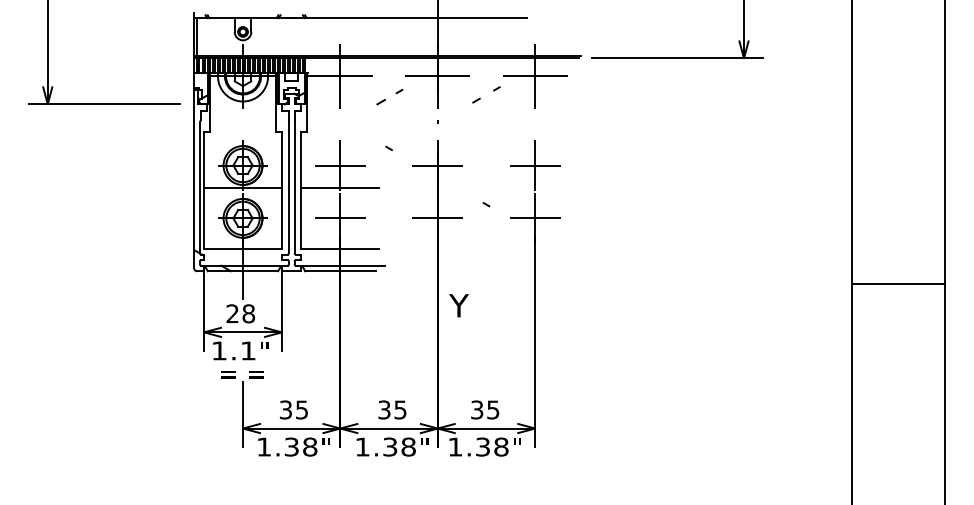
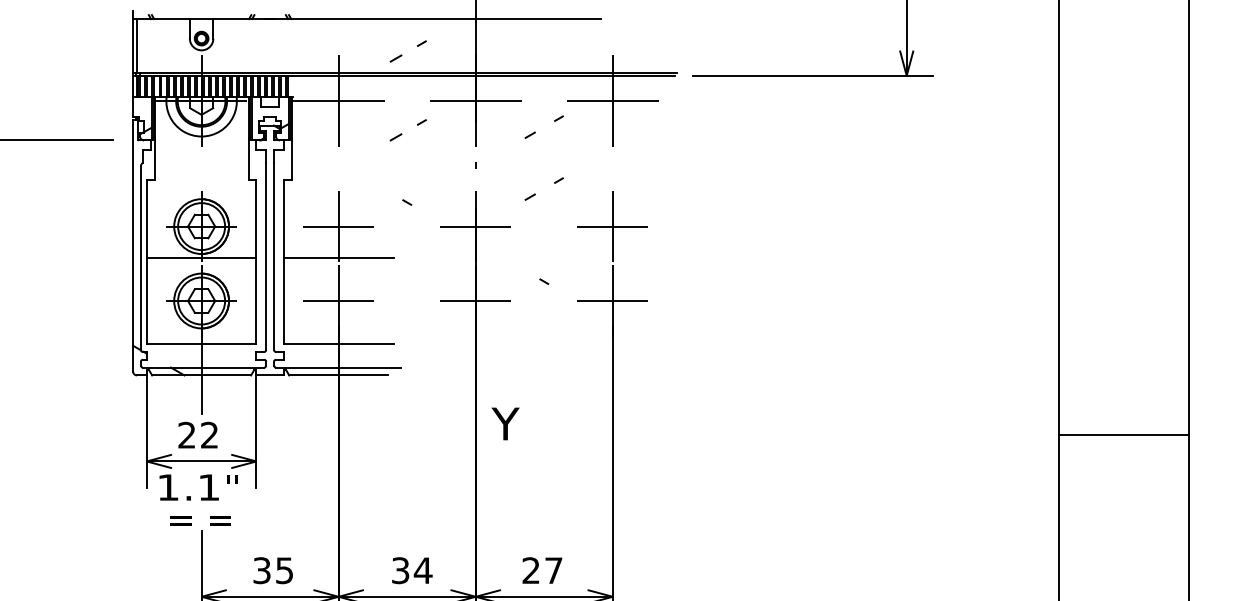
part: (389, 40) -> (407, 50), added
part: (480, 141) -> (535, 192), added
line: (898, 284) -> (1124, 434), moved
text: (248, 313) -> (209, 434), 28 -> 22
text: (400, 409) -> (423, 569), 35 -> 34
text: (485, 409) -> (542, 569), 35 -> 27

